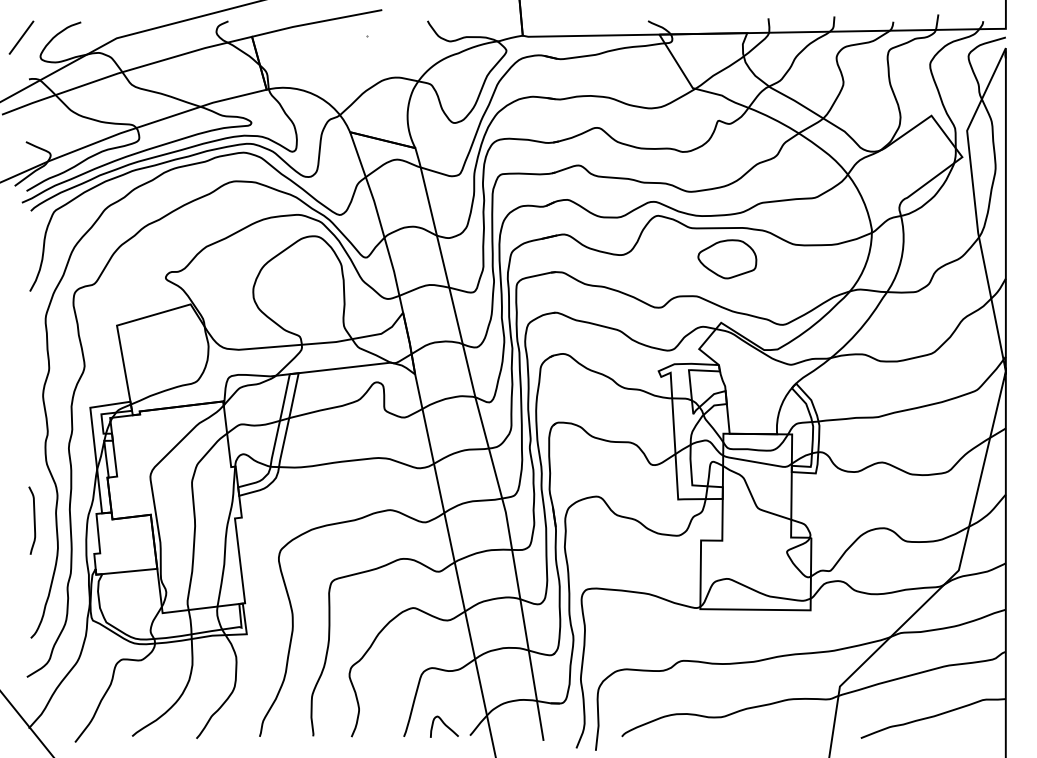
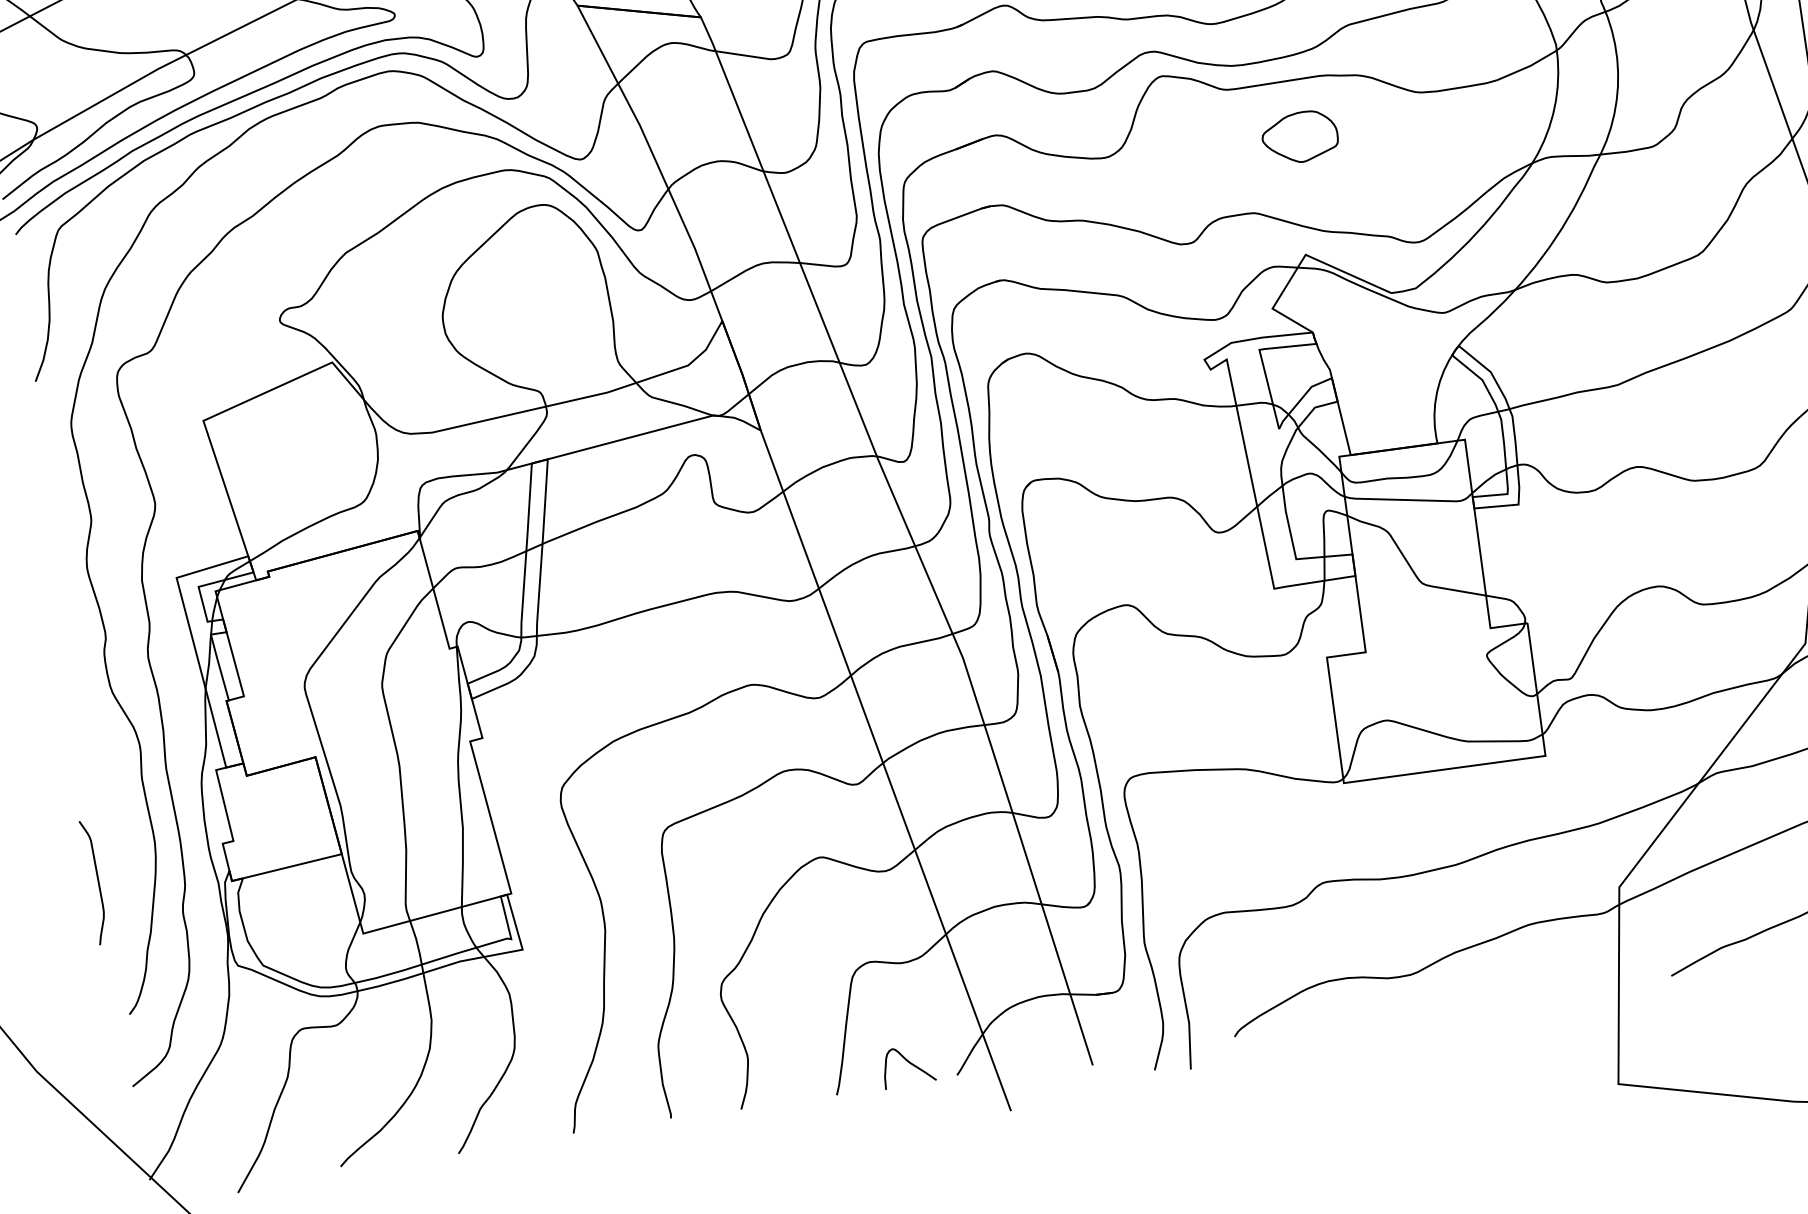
part: (727, 259) -> (1300, 137), size x0.7
curve: (33, 520) -> (96, 881), moved

